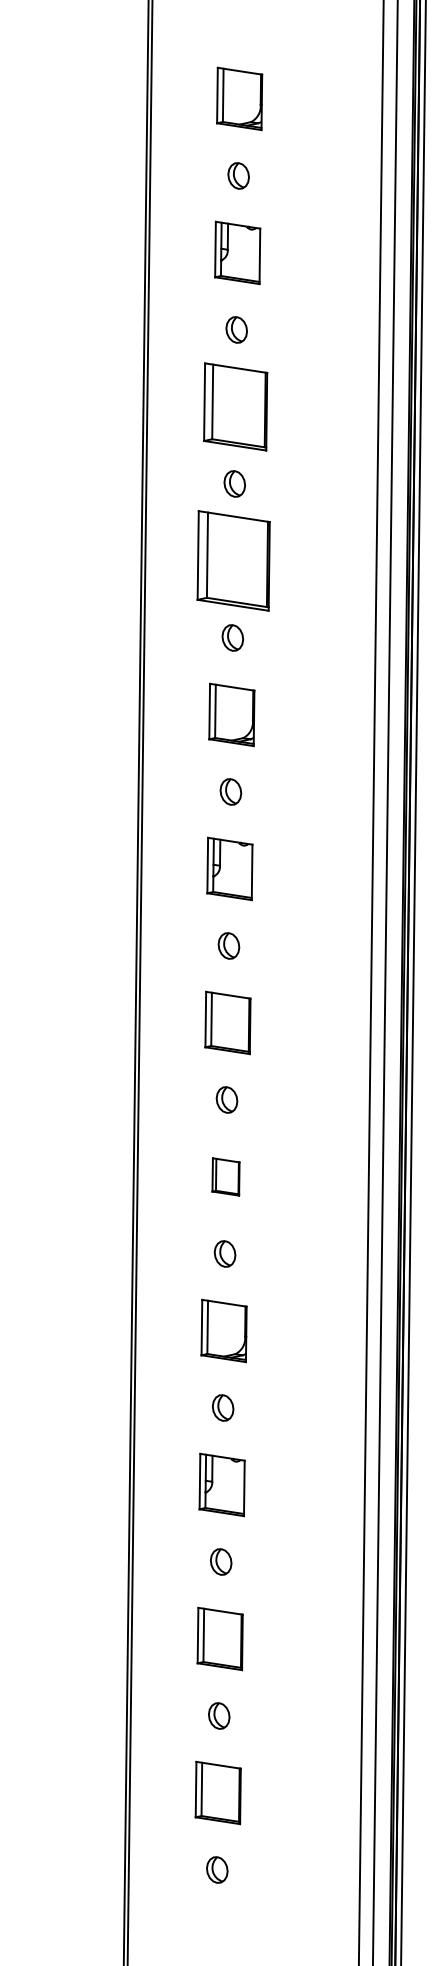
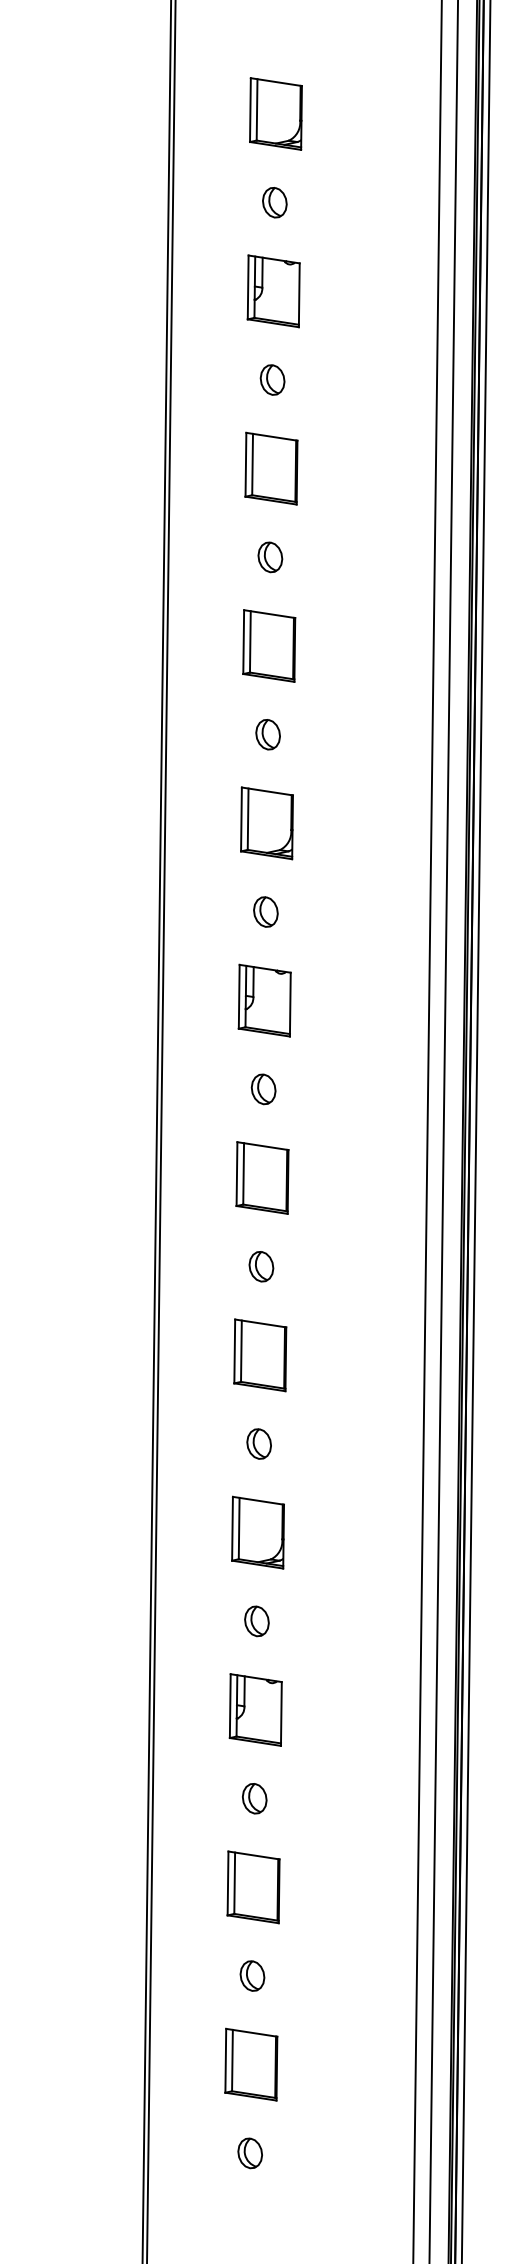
part: (235, 406) -> (271, 468), size x0.71
part: (233, 560) -> (268, 645), size x0.62
part: (225, 1176) -> (259, 1354), size x1.67

